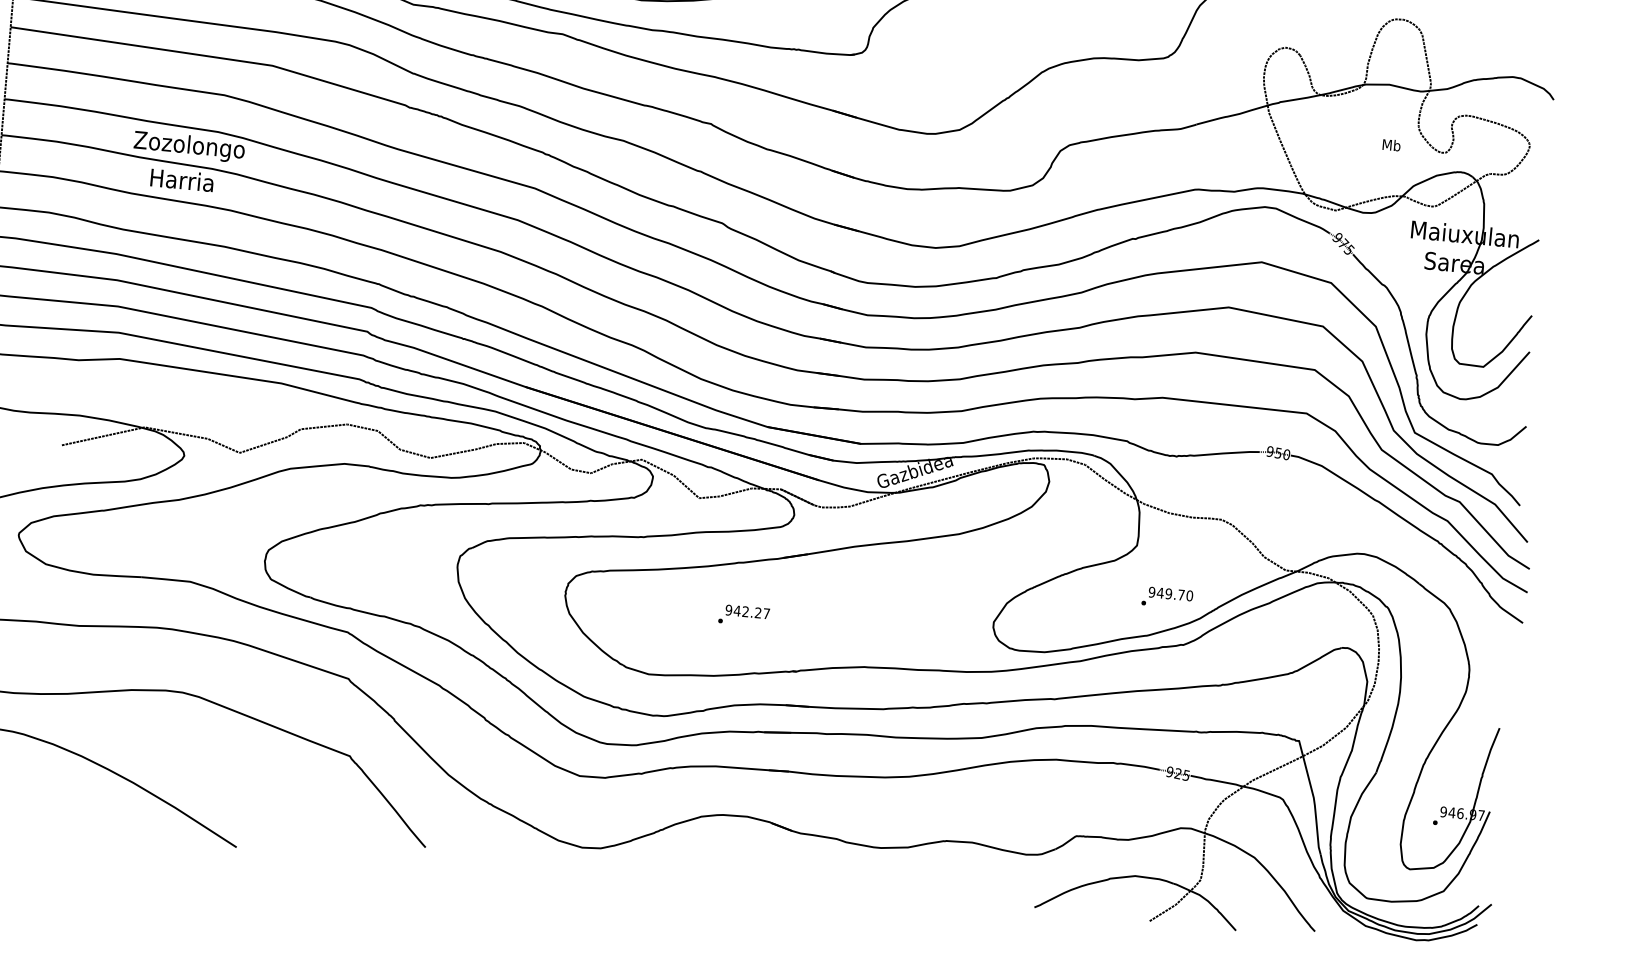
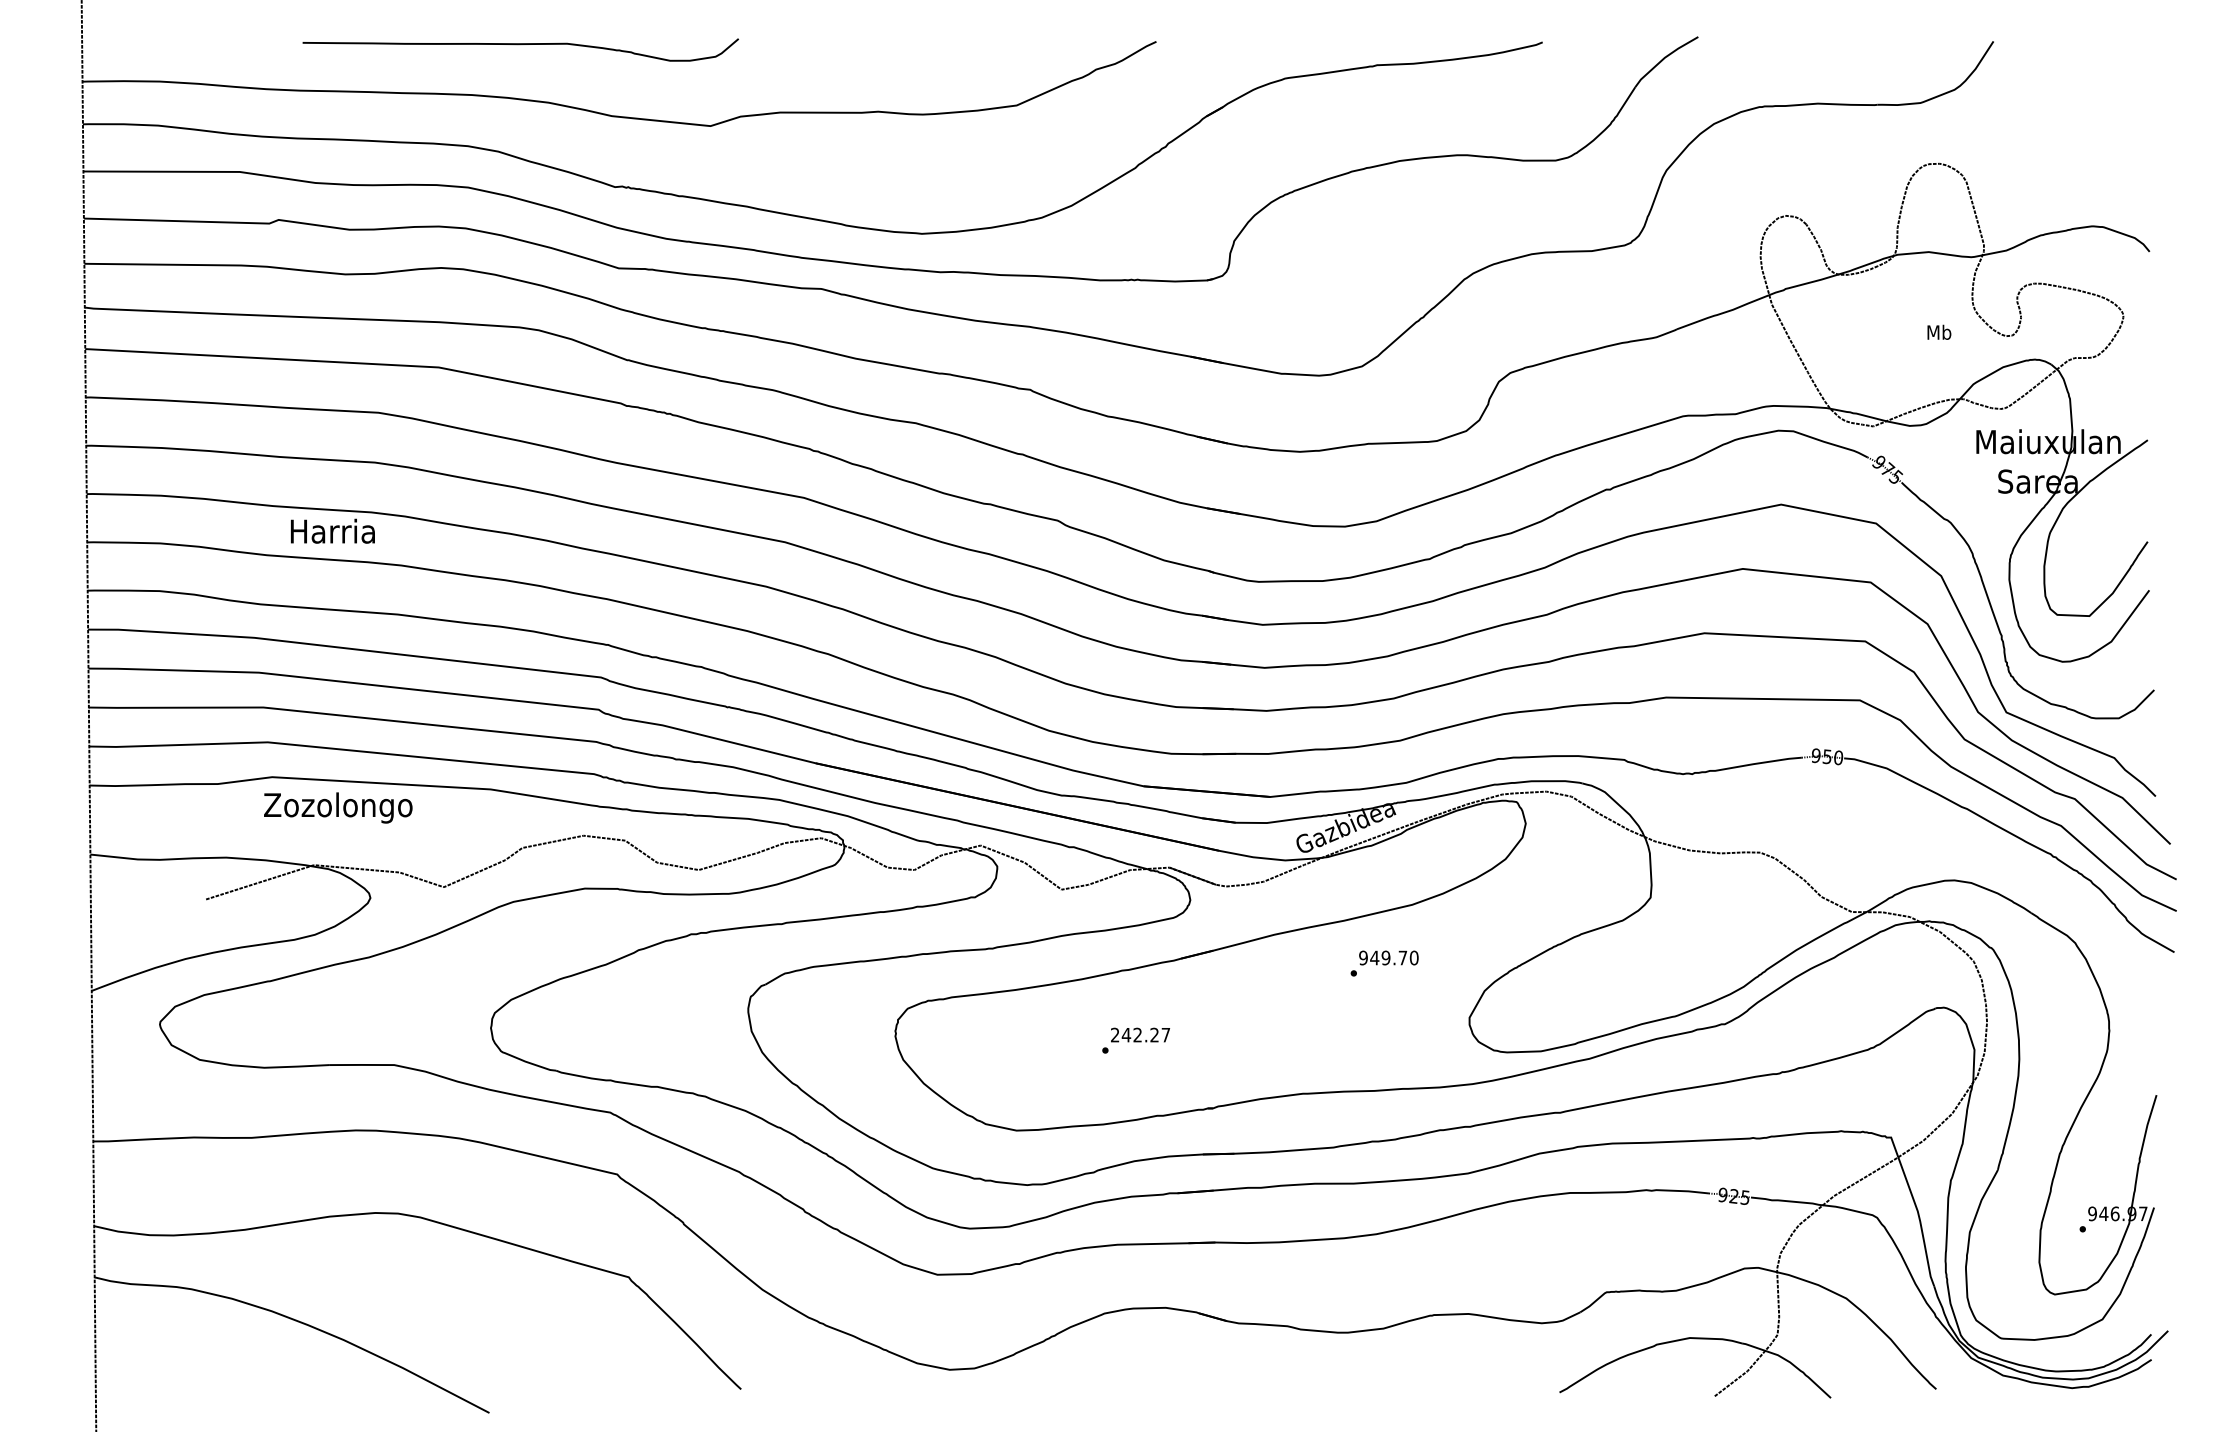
text: (189, 146) -> (338, 807), moved
text: (1167, 597) -> (1384, 963), moved
text: (728, 609) -> (1114, 1034), 942.27 -> 242.27

